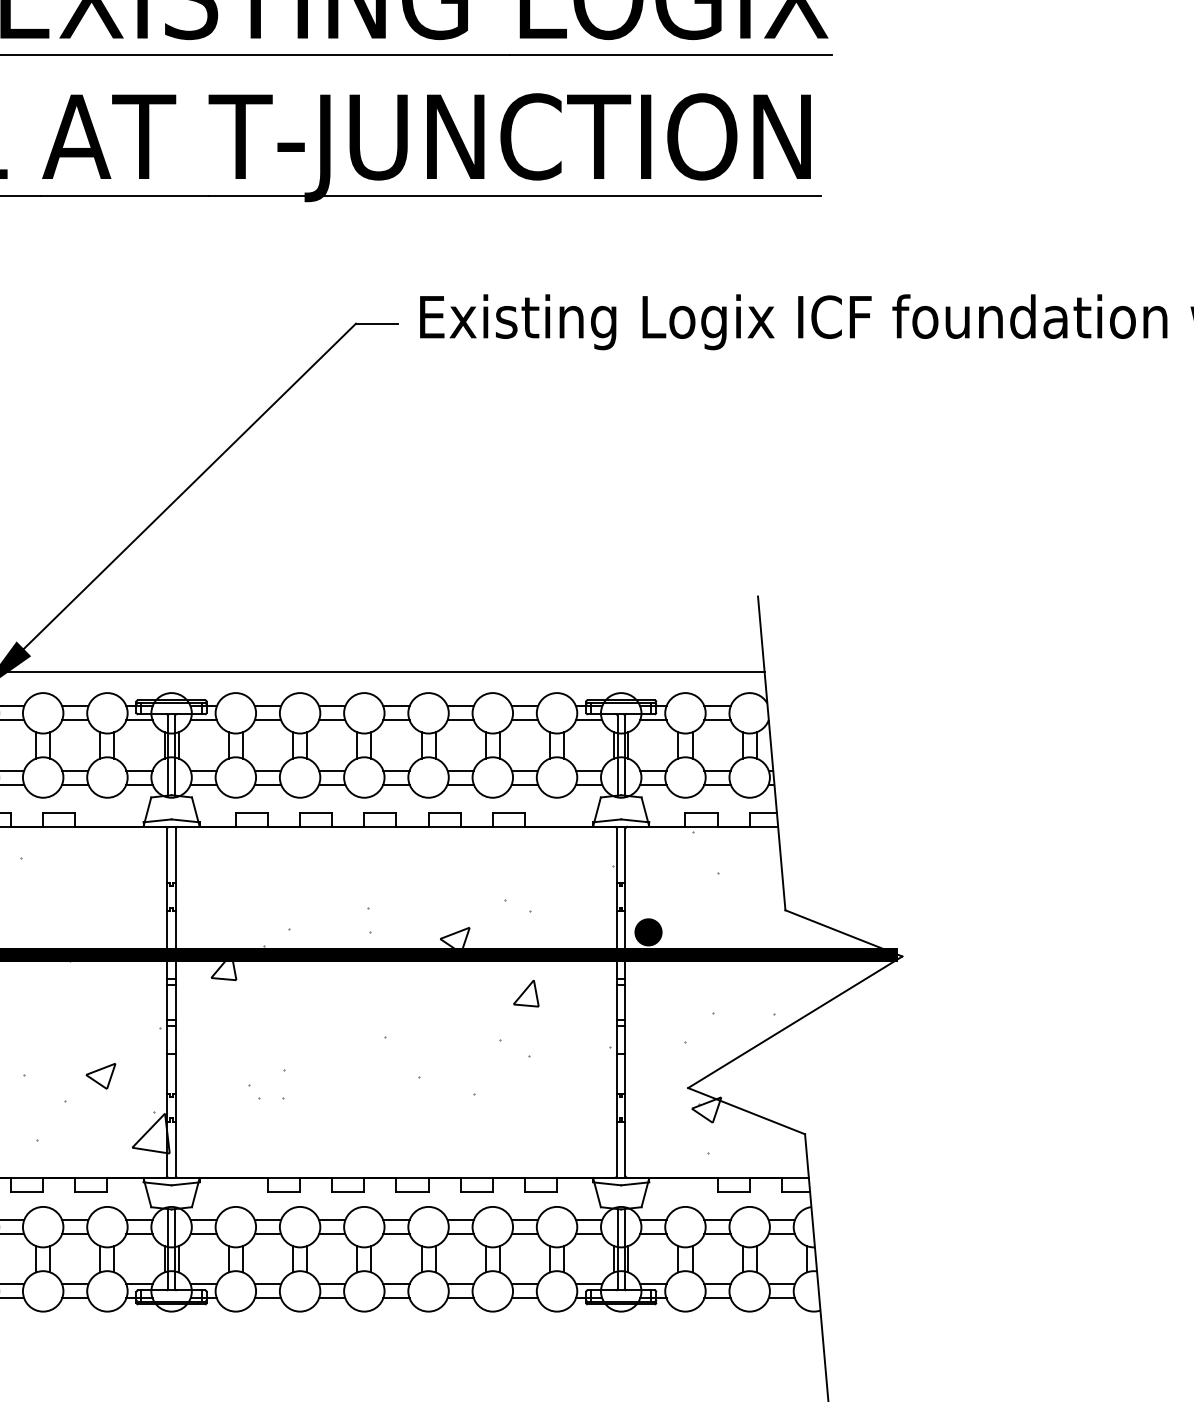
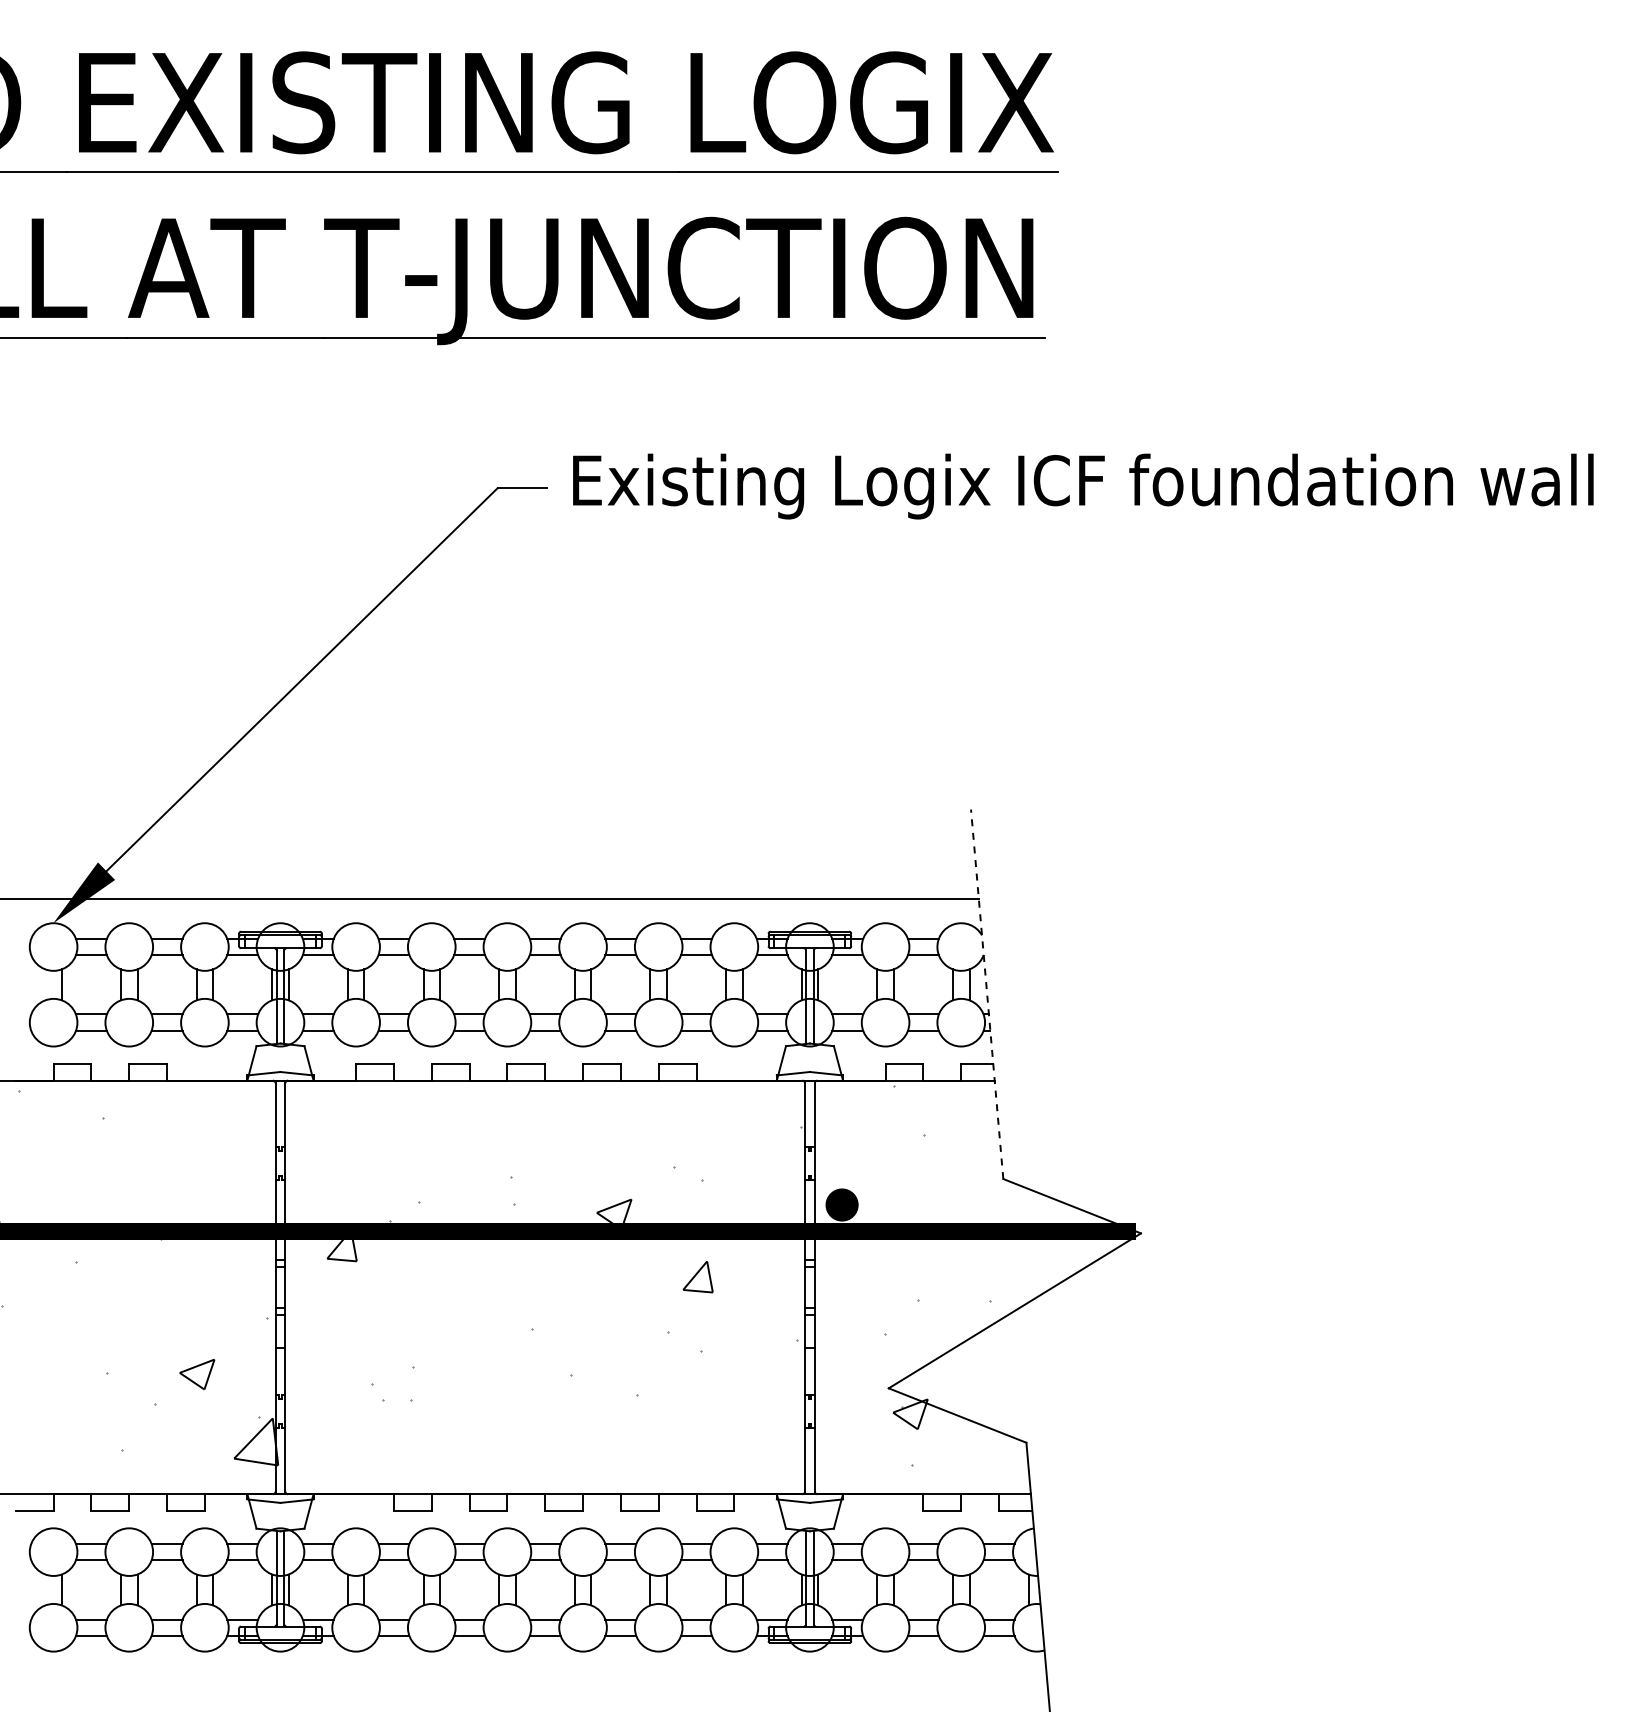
line: (772, 752) -> (987, 993), solid -> dashed

